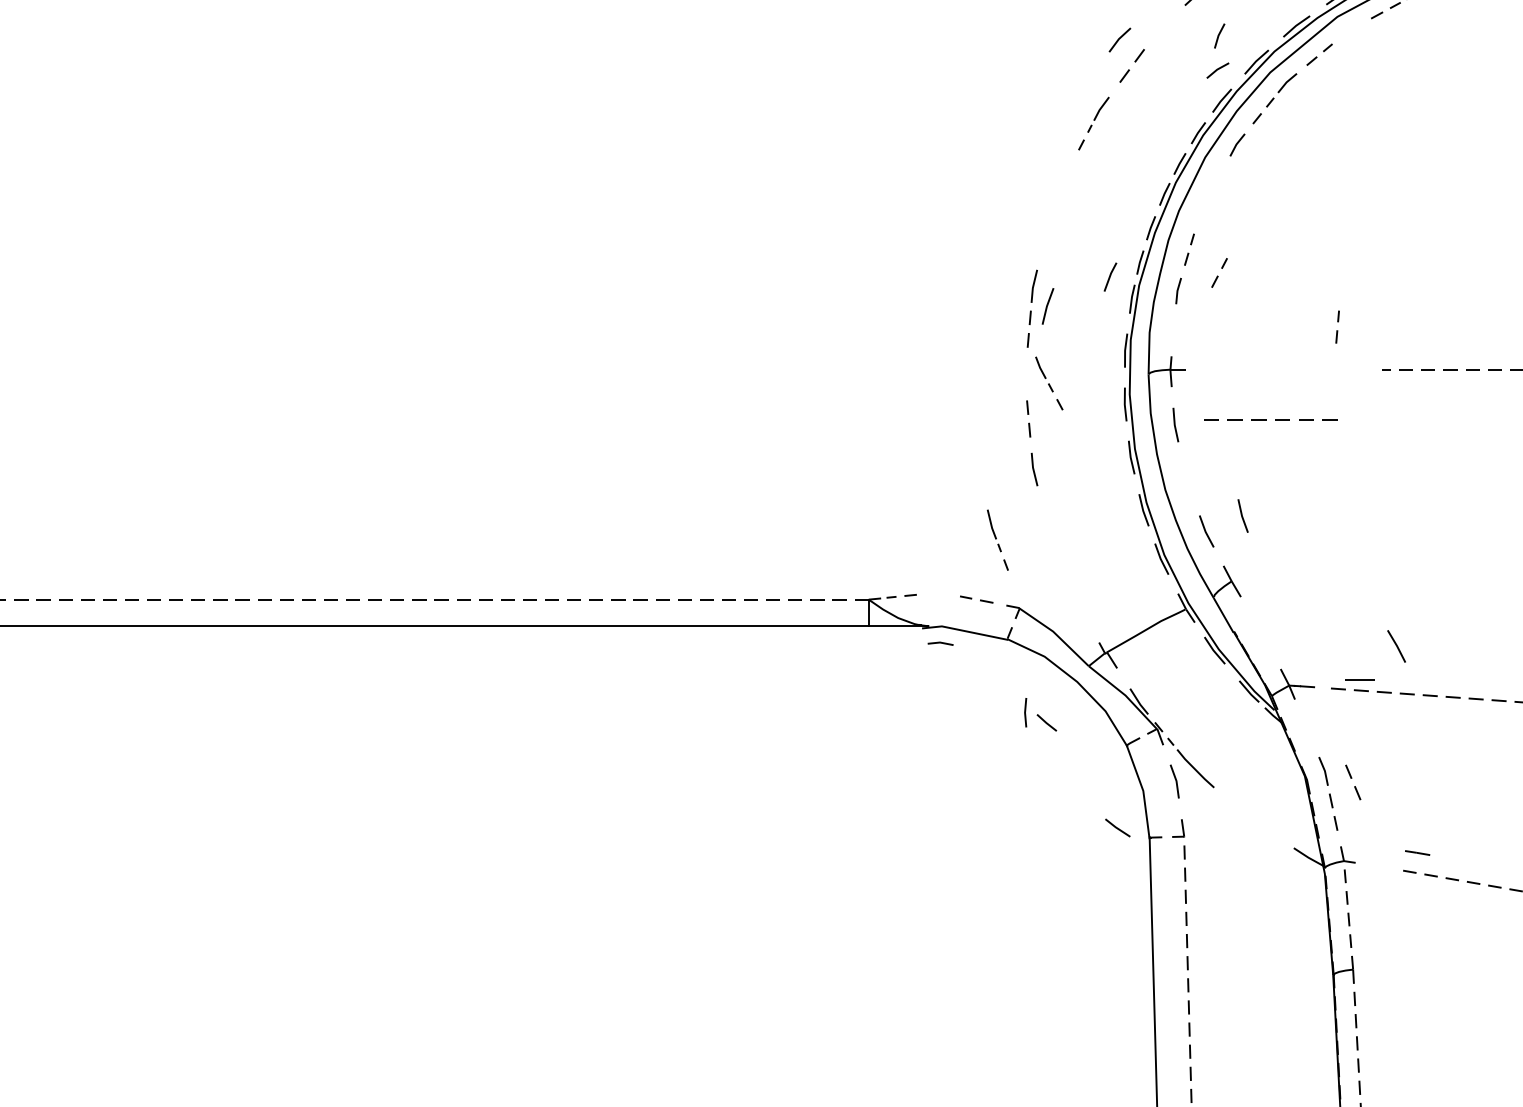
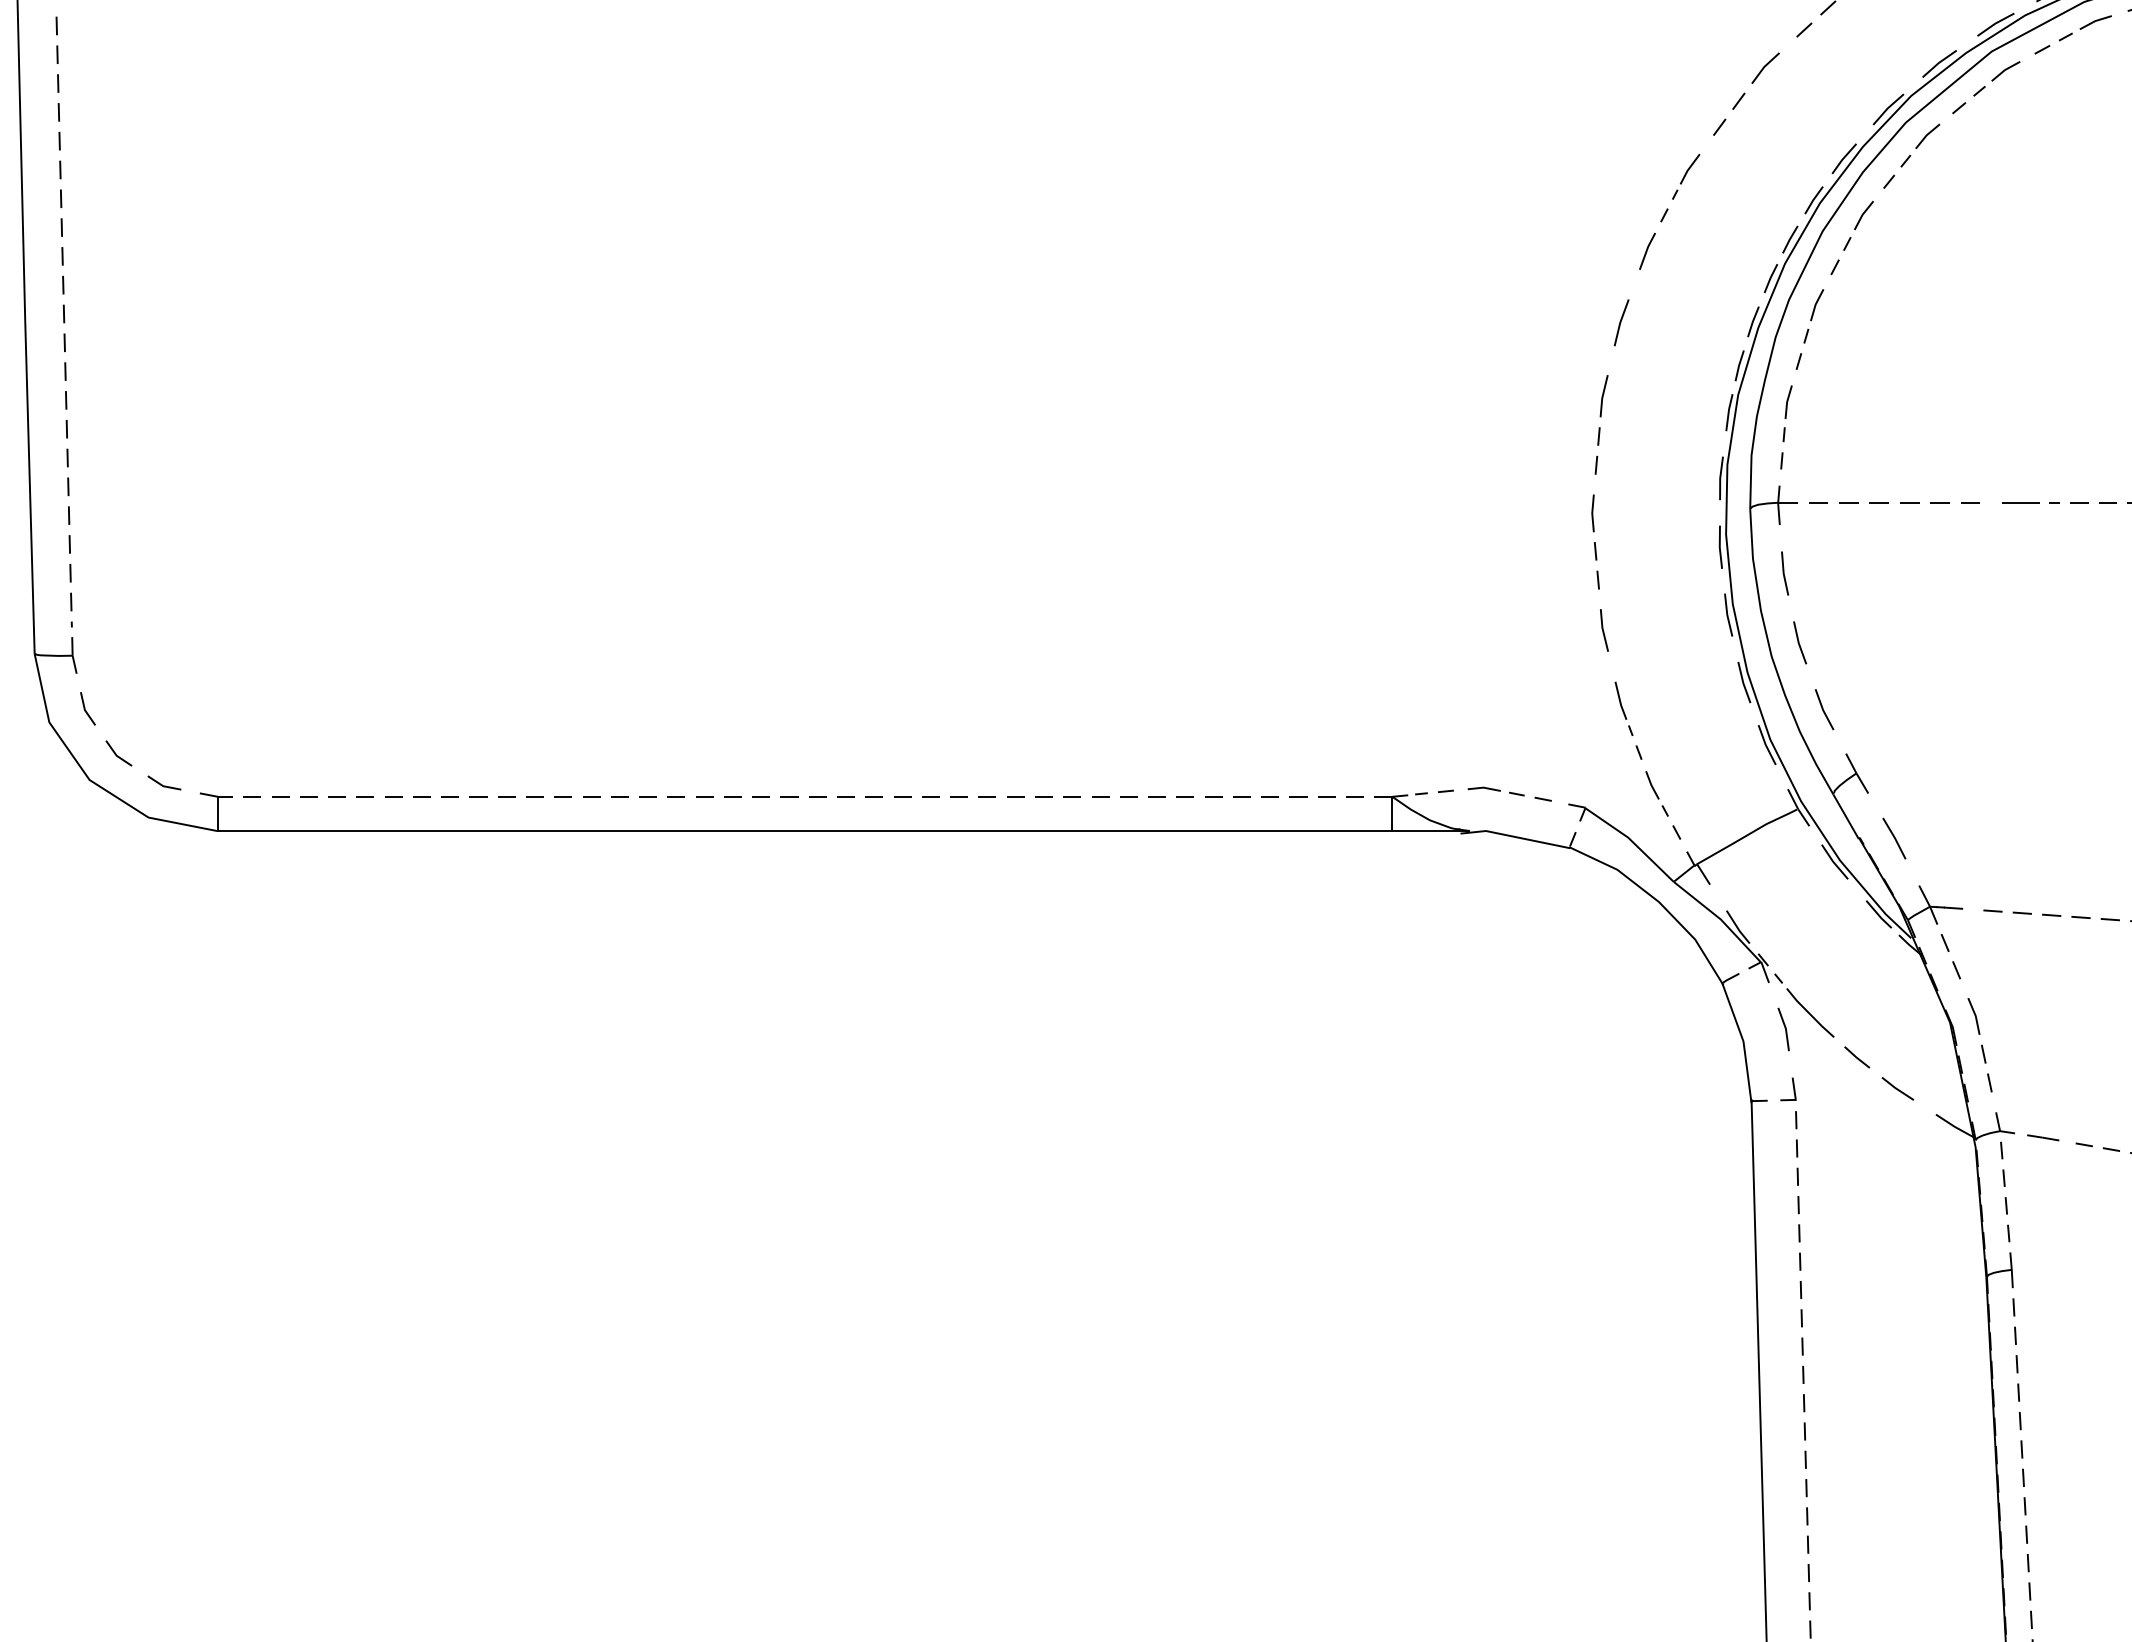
curve: (1219, 36) -> (1816, 305), moved
curve: (1119, 39) -> (1765, 67), moved
curve: (1217, 69) -> (2005, 70), moved
line: (1217, 275) -> (1838, 259), moved
curve: (1110, 276) -> (1647, 250), moved
curve: (1047, 306) -> (1621, 322), moved
line: (1337, 330) -> (1782, 452), moved
part: (1049, 383) -> (1663, 805), moved
line: (1266, 419) -> (1888, 502), moved
curve: (1242, 515) -> (1799, 642), moved
part: (997, 539) -> (1628, 720), moved
curve: (940, 643) -> (1483, 788), moved
line: (1396, 646) -> (1894, 838), moved
line: (1359, 679) -> (2020, 502), moved
line: (1025, 712) -> (1592, 513), moved
line: (1047, 722) -> (1857, 1057), moved
line: (1352, 778) -> (1949, 951), moved
line: (1117, 827) -> (1897, 1088), moved
line: (1417, 852) -> (2043, 1137), moved

